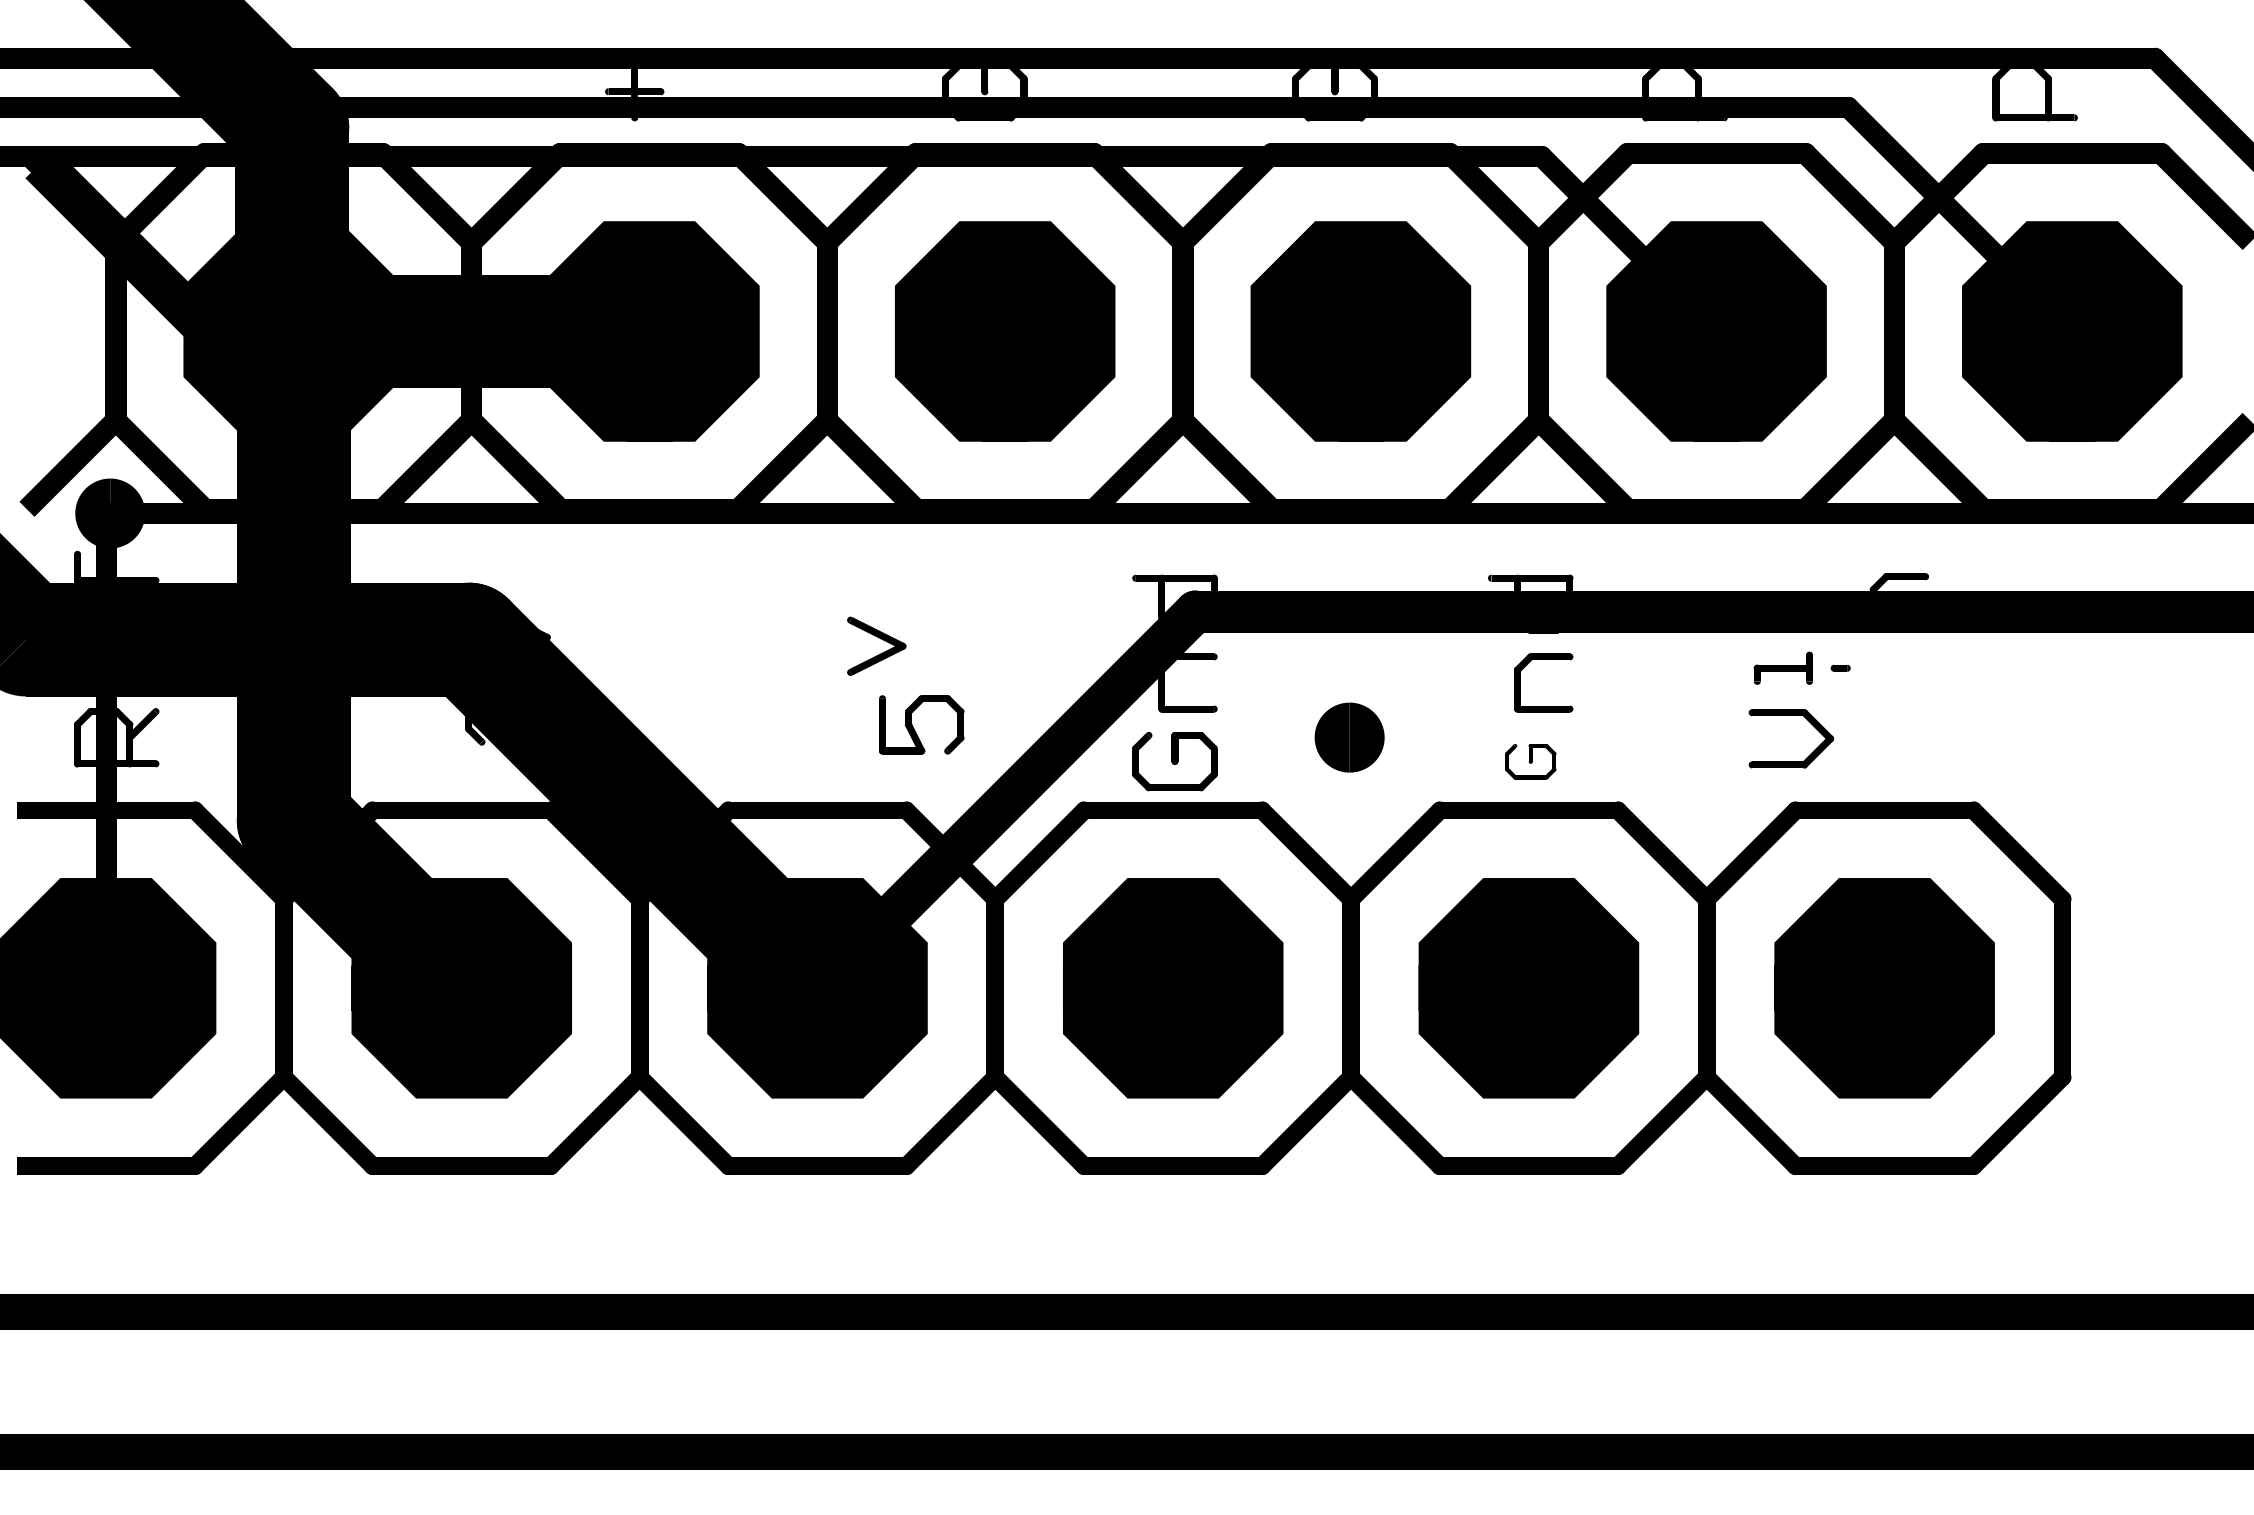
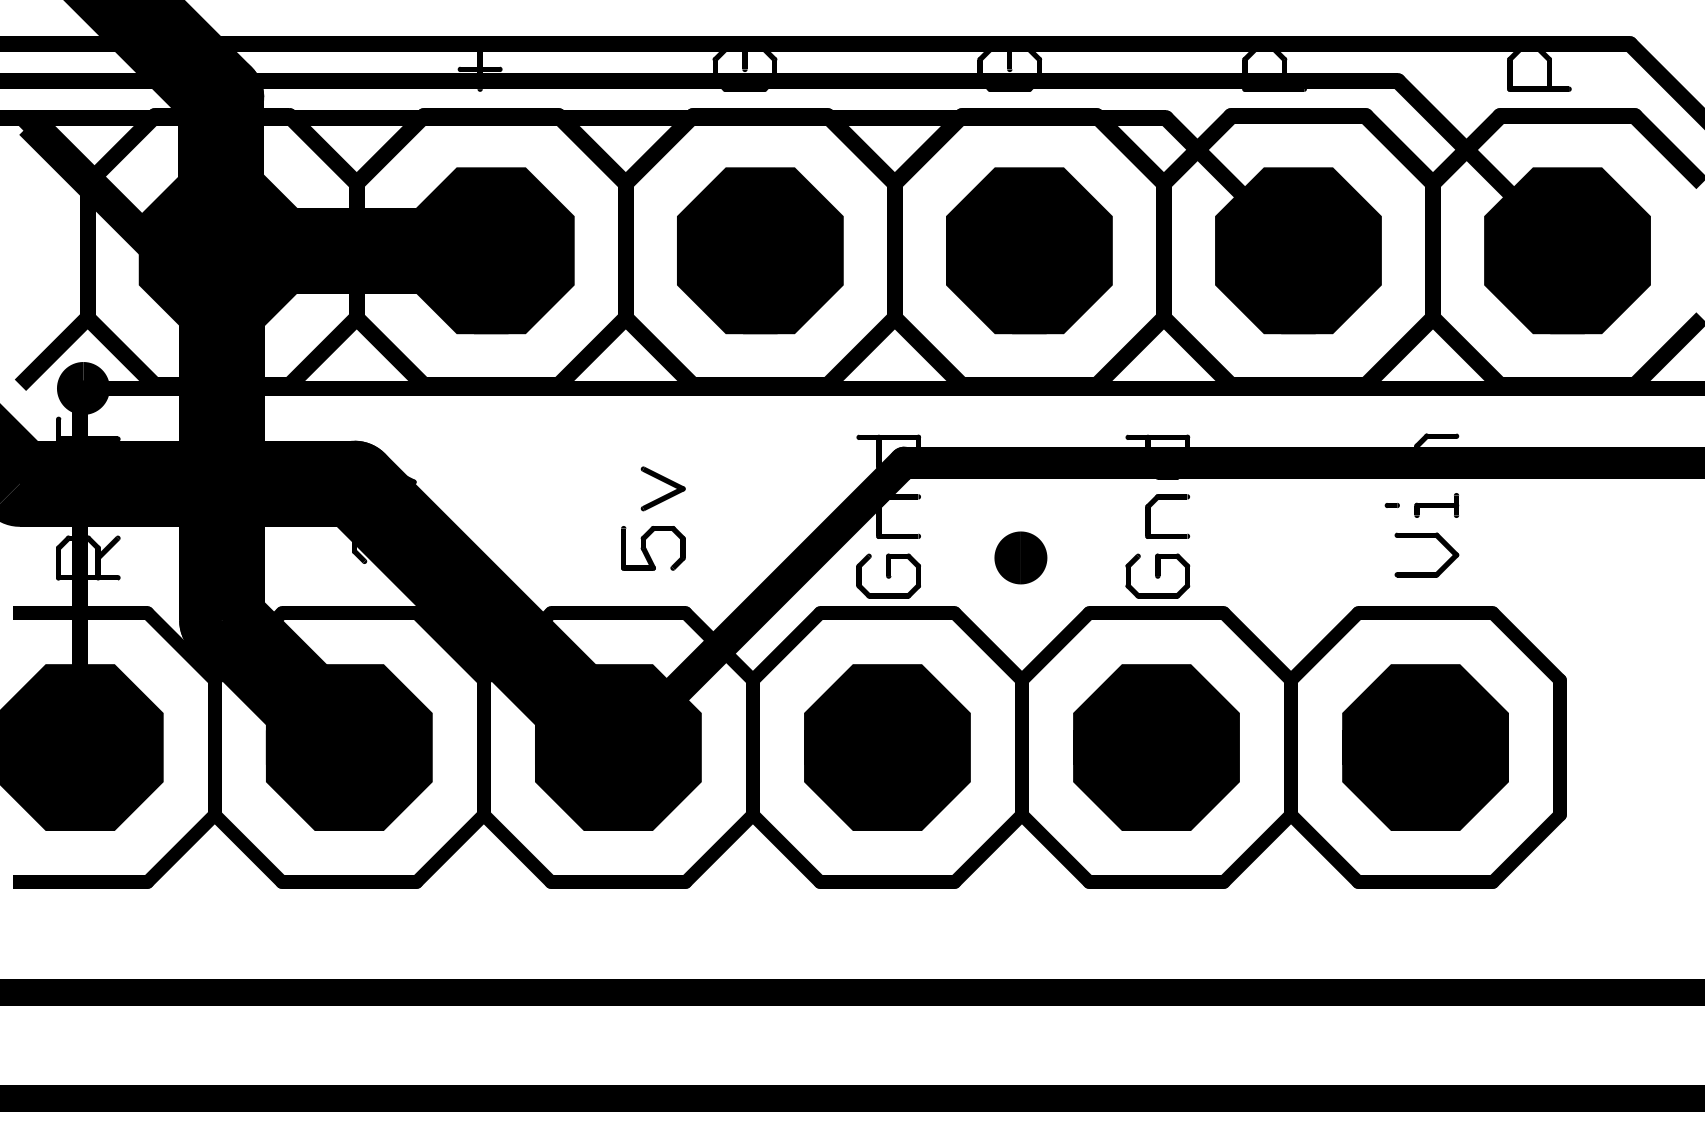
part: (1782, 667) -> (1436, 504), moved
part: (1791, 715) -> (1426, 537), moved
part: (914, 728) -> (647, 551), moved
part: (1530, 761) -> (1157, 576), size x1.67

